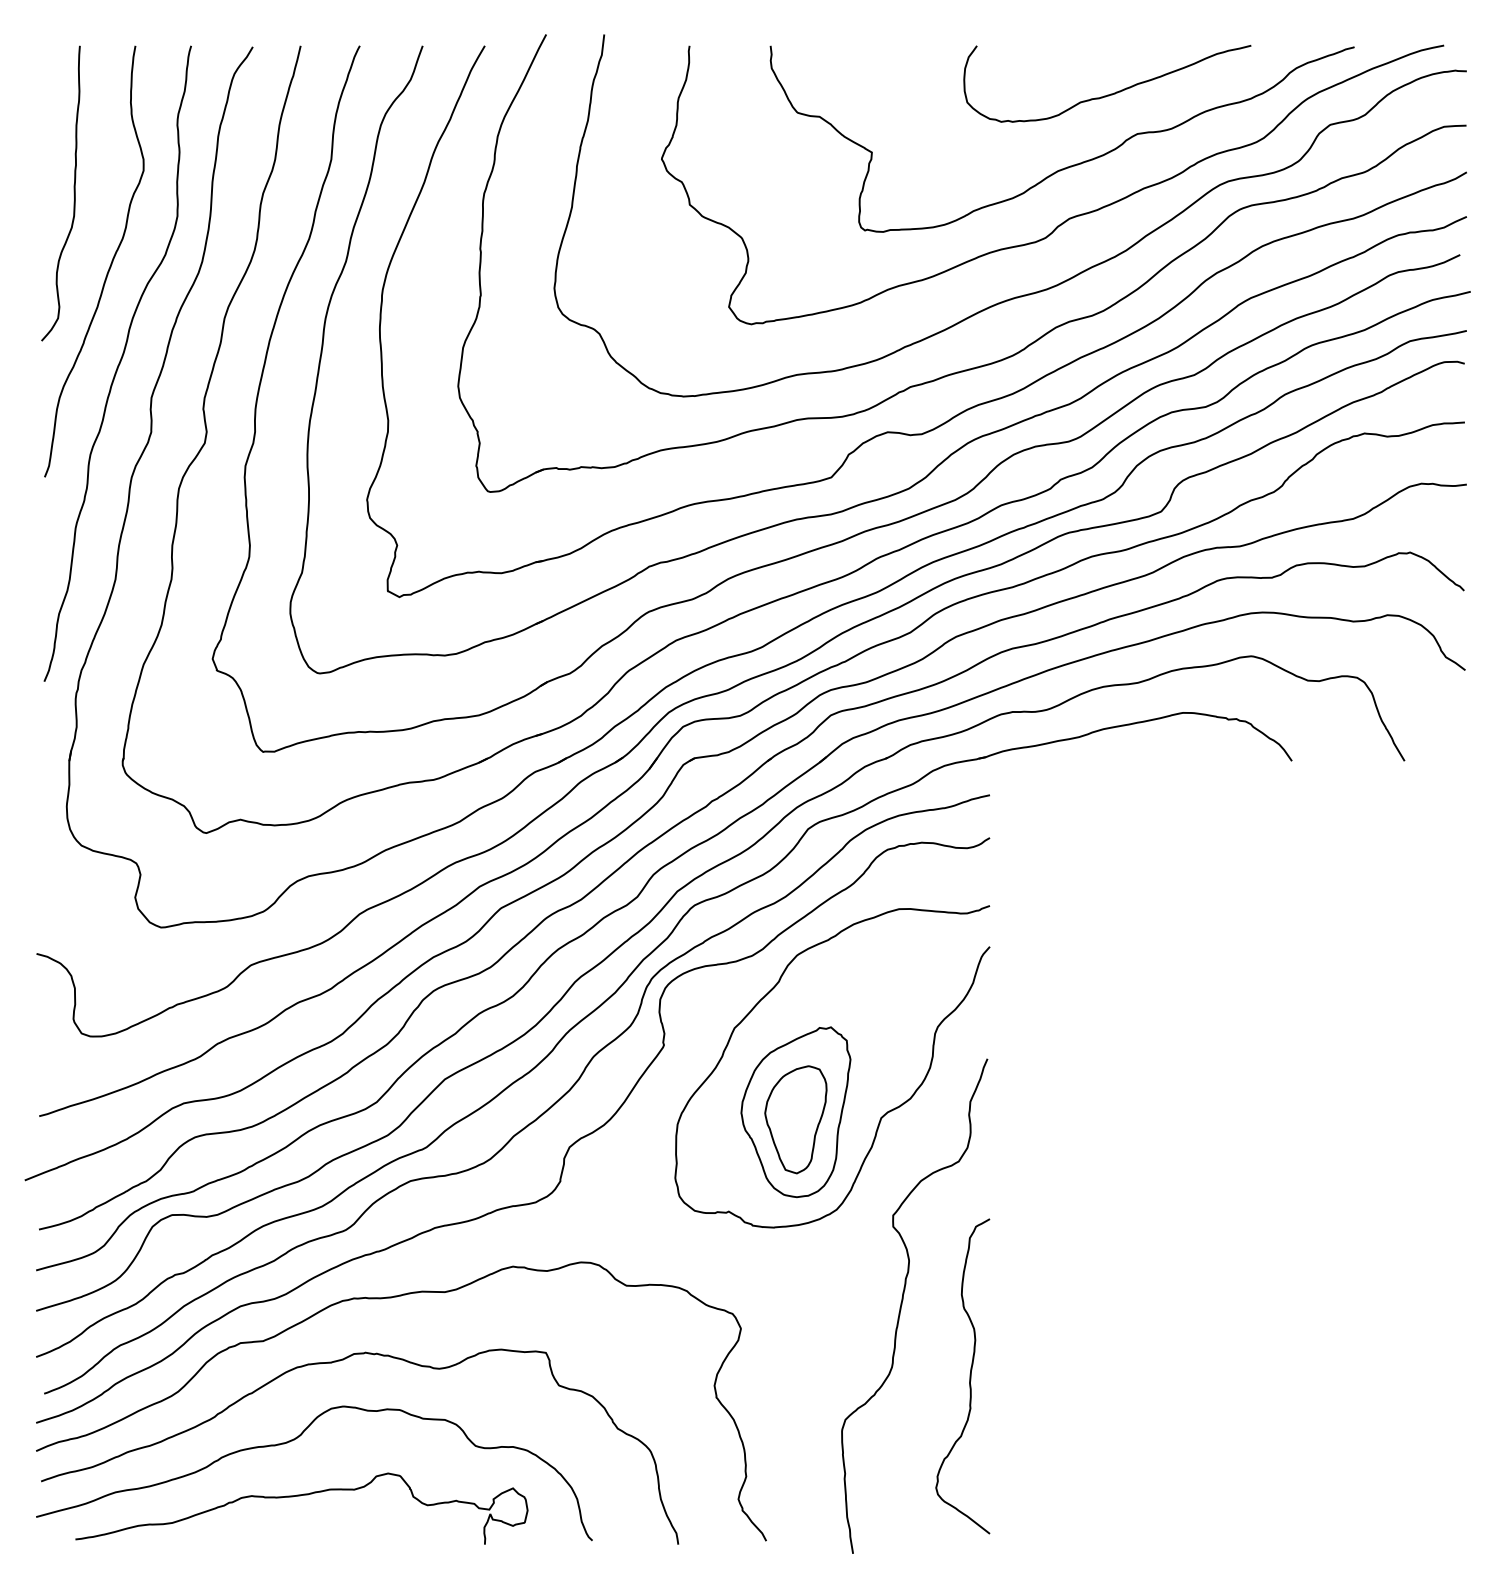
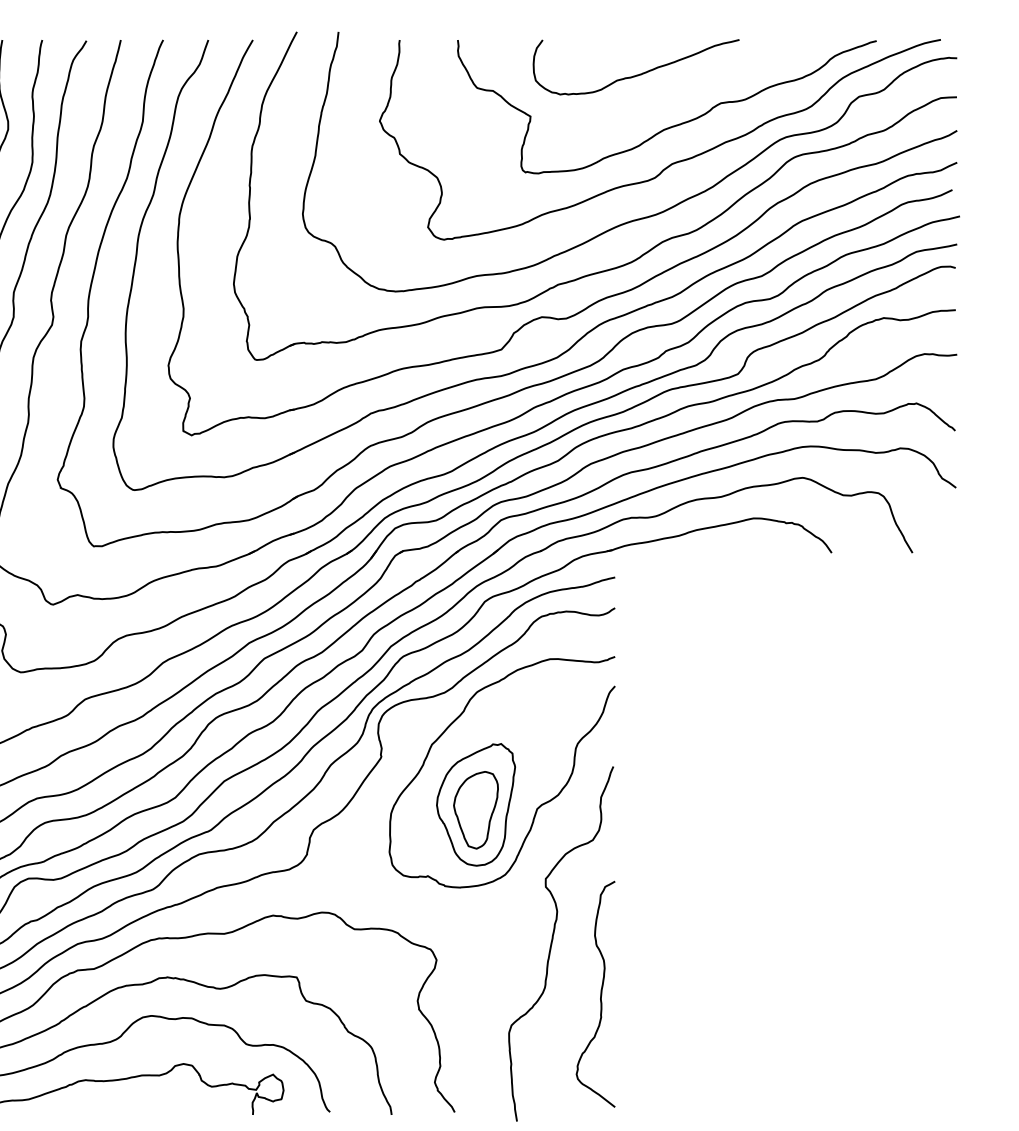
curve: (1110, 93) -> (638, 74), moved

